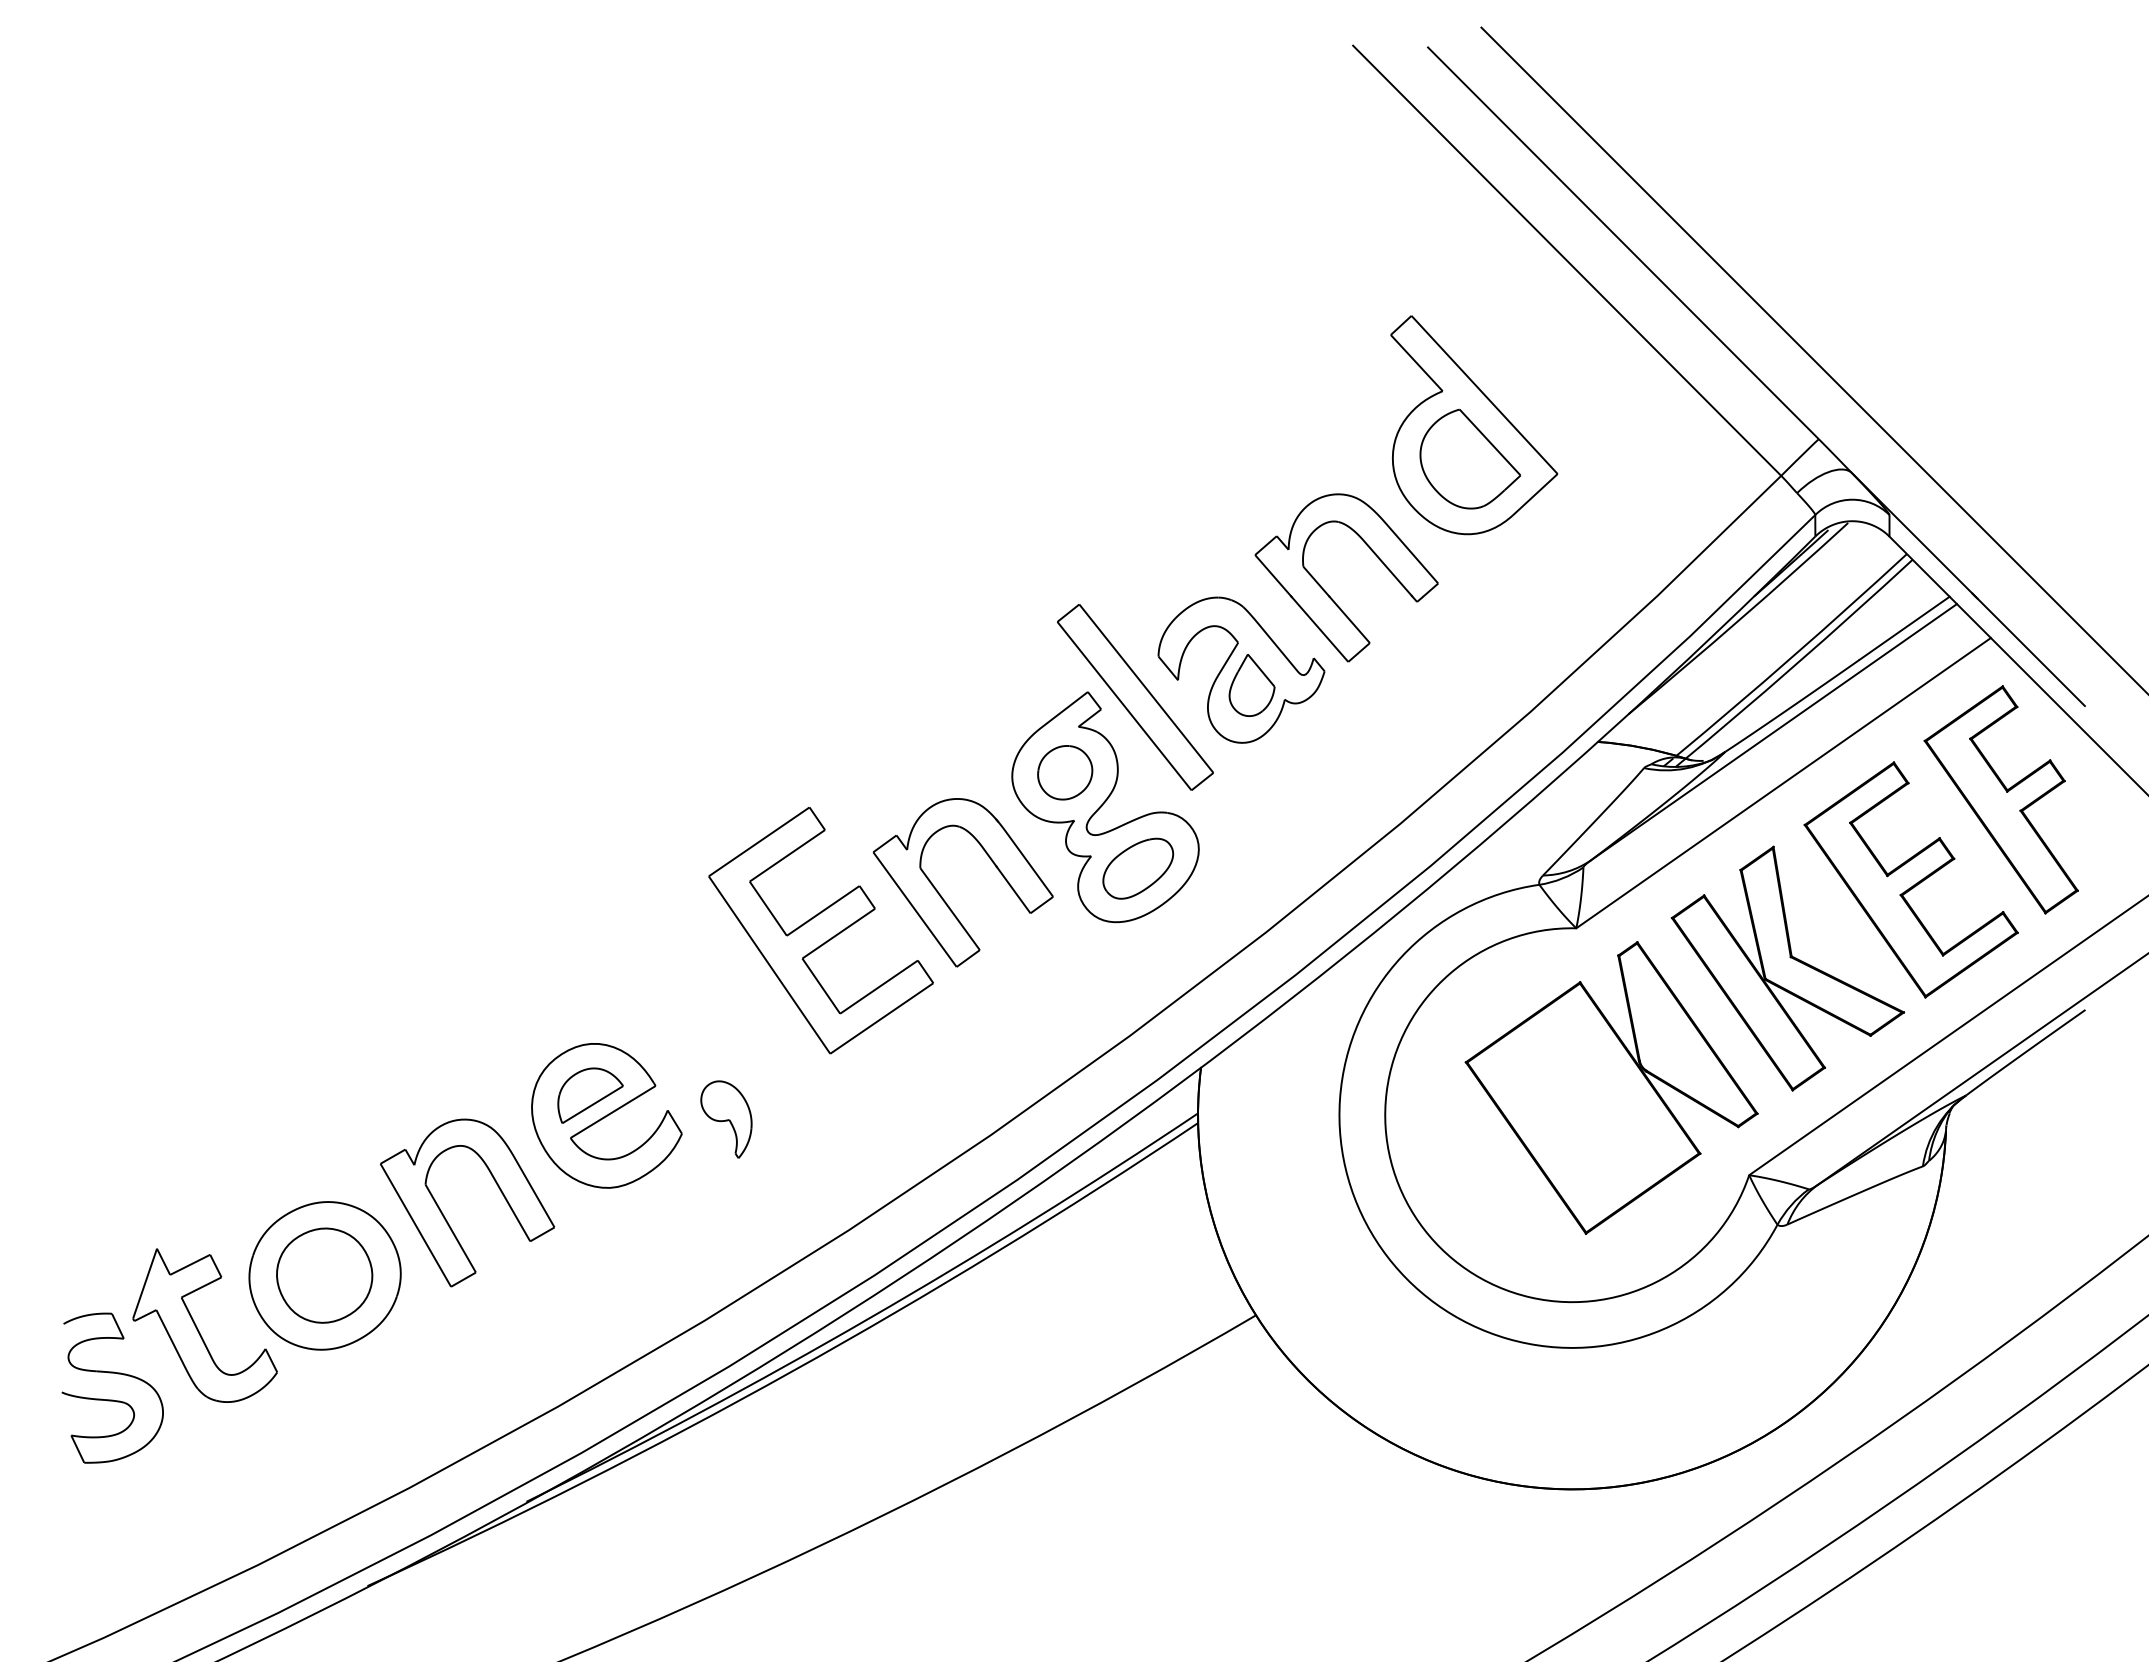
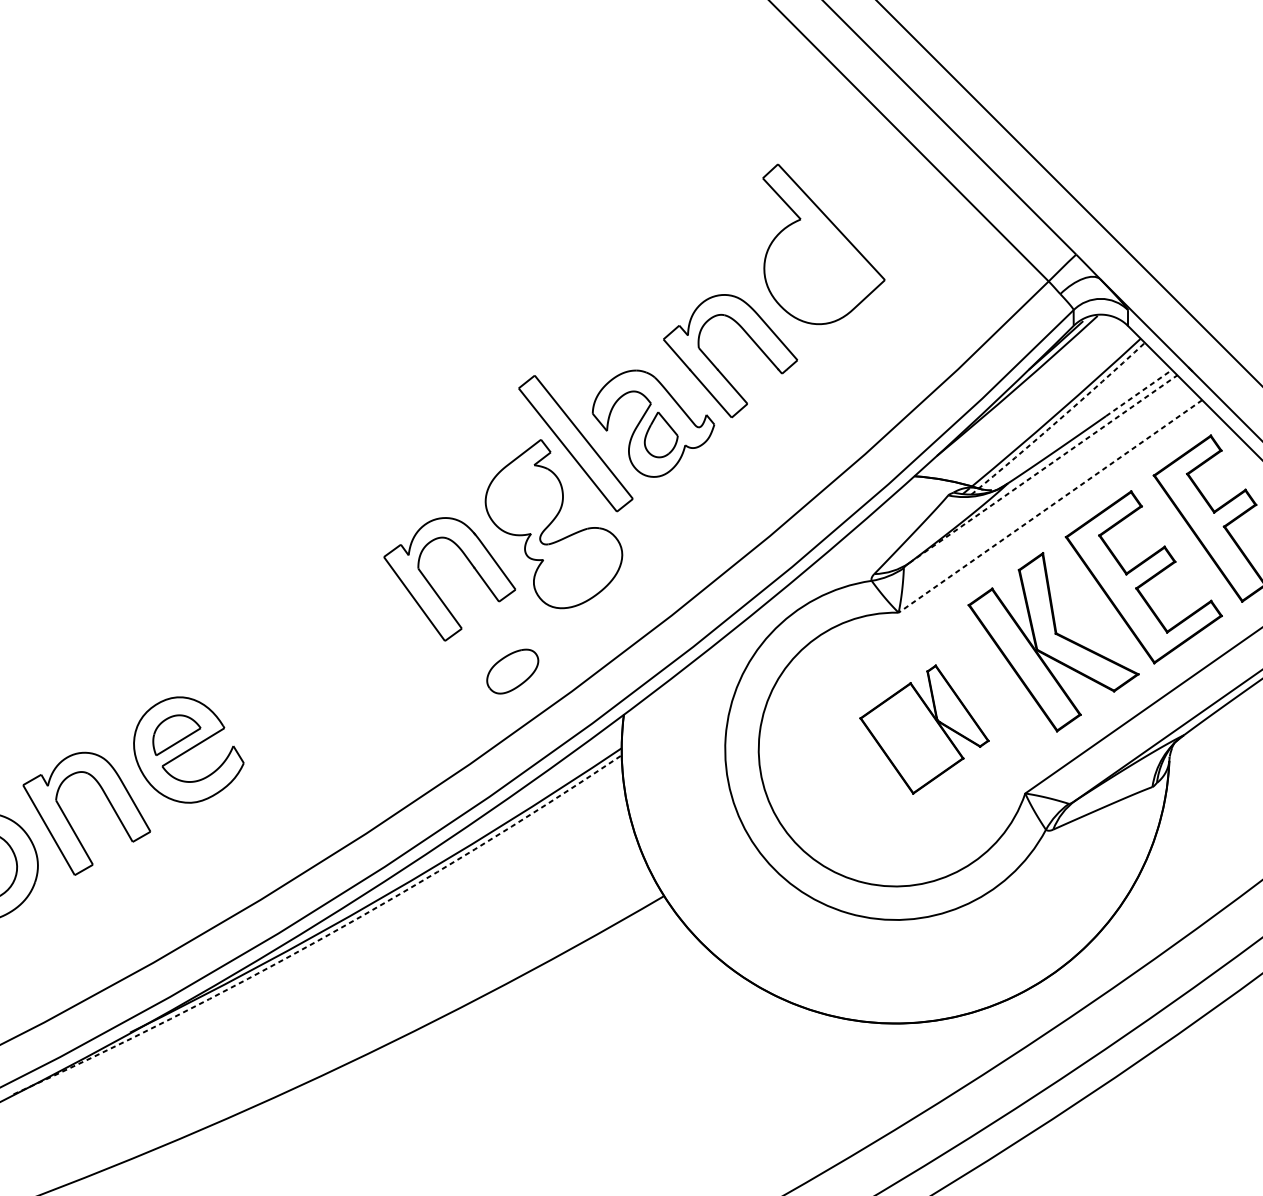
part: (1469, 458) -> (820, 268), removed
line: (1904, 628) -> (1138, 393), solid -> dashed
arc: (1795, 665) -> (1059, 420), solid -> dashed
line: (1774, 731) -> (1043, 468), solid -> dashed
part: (1065, 772) -> (524, 498), removed
line: (1783, 783) -> (1050, 506), solid -> dashed
part: (1138, 868) -> (512, 671), moved
part: (820, 930) -> (345, 614), removed
part: (1611, 1087) -> (924, 729), size x0.6
part: (726, 1119) -> (276, 752), removed
arc: (792, 1371) -> (324, 937), solid -> dashed

